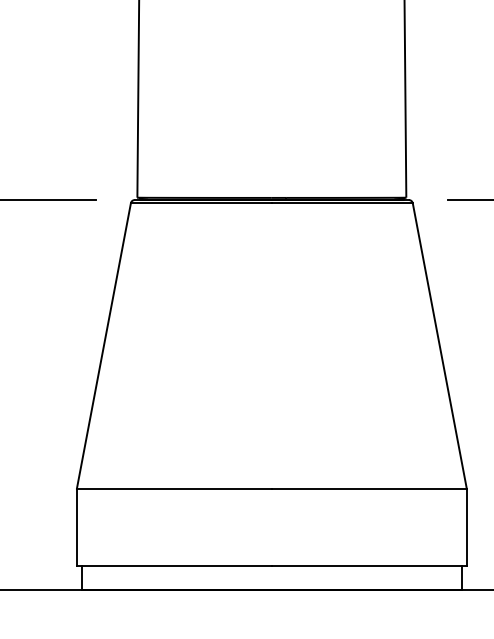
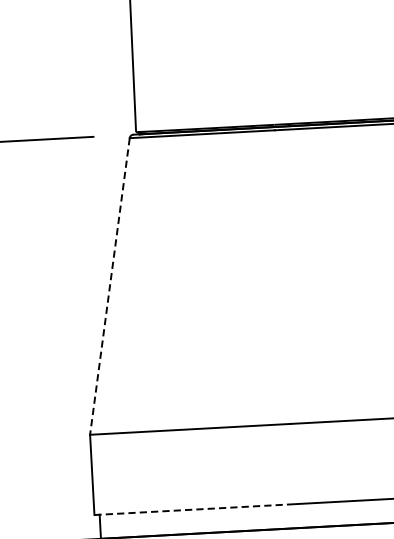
line: (103, 346) -> (109, 287), solid -> dashed
line: (174, 566) -> (194, 509), solid -> dashed

